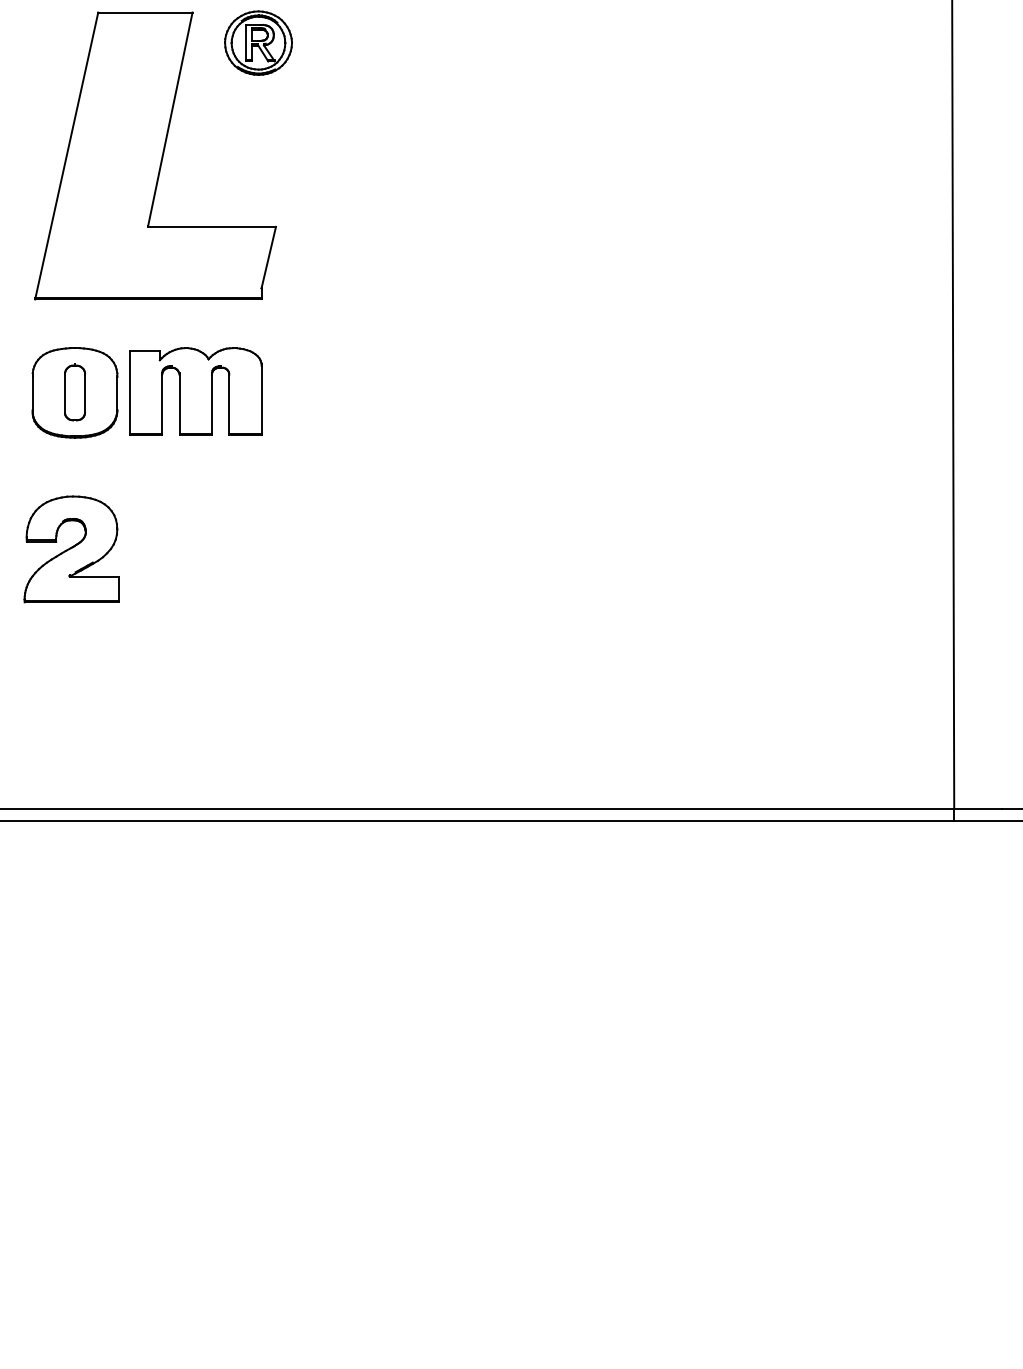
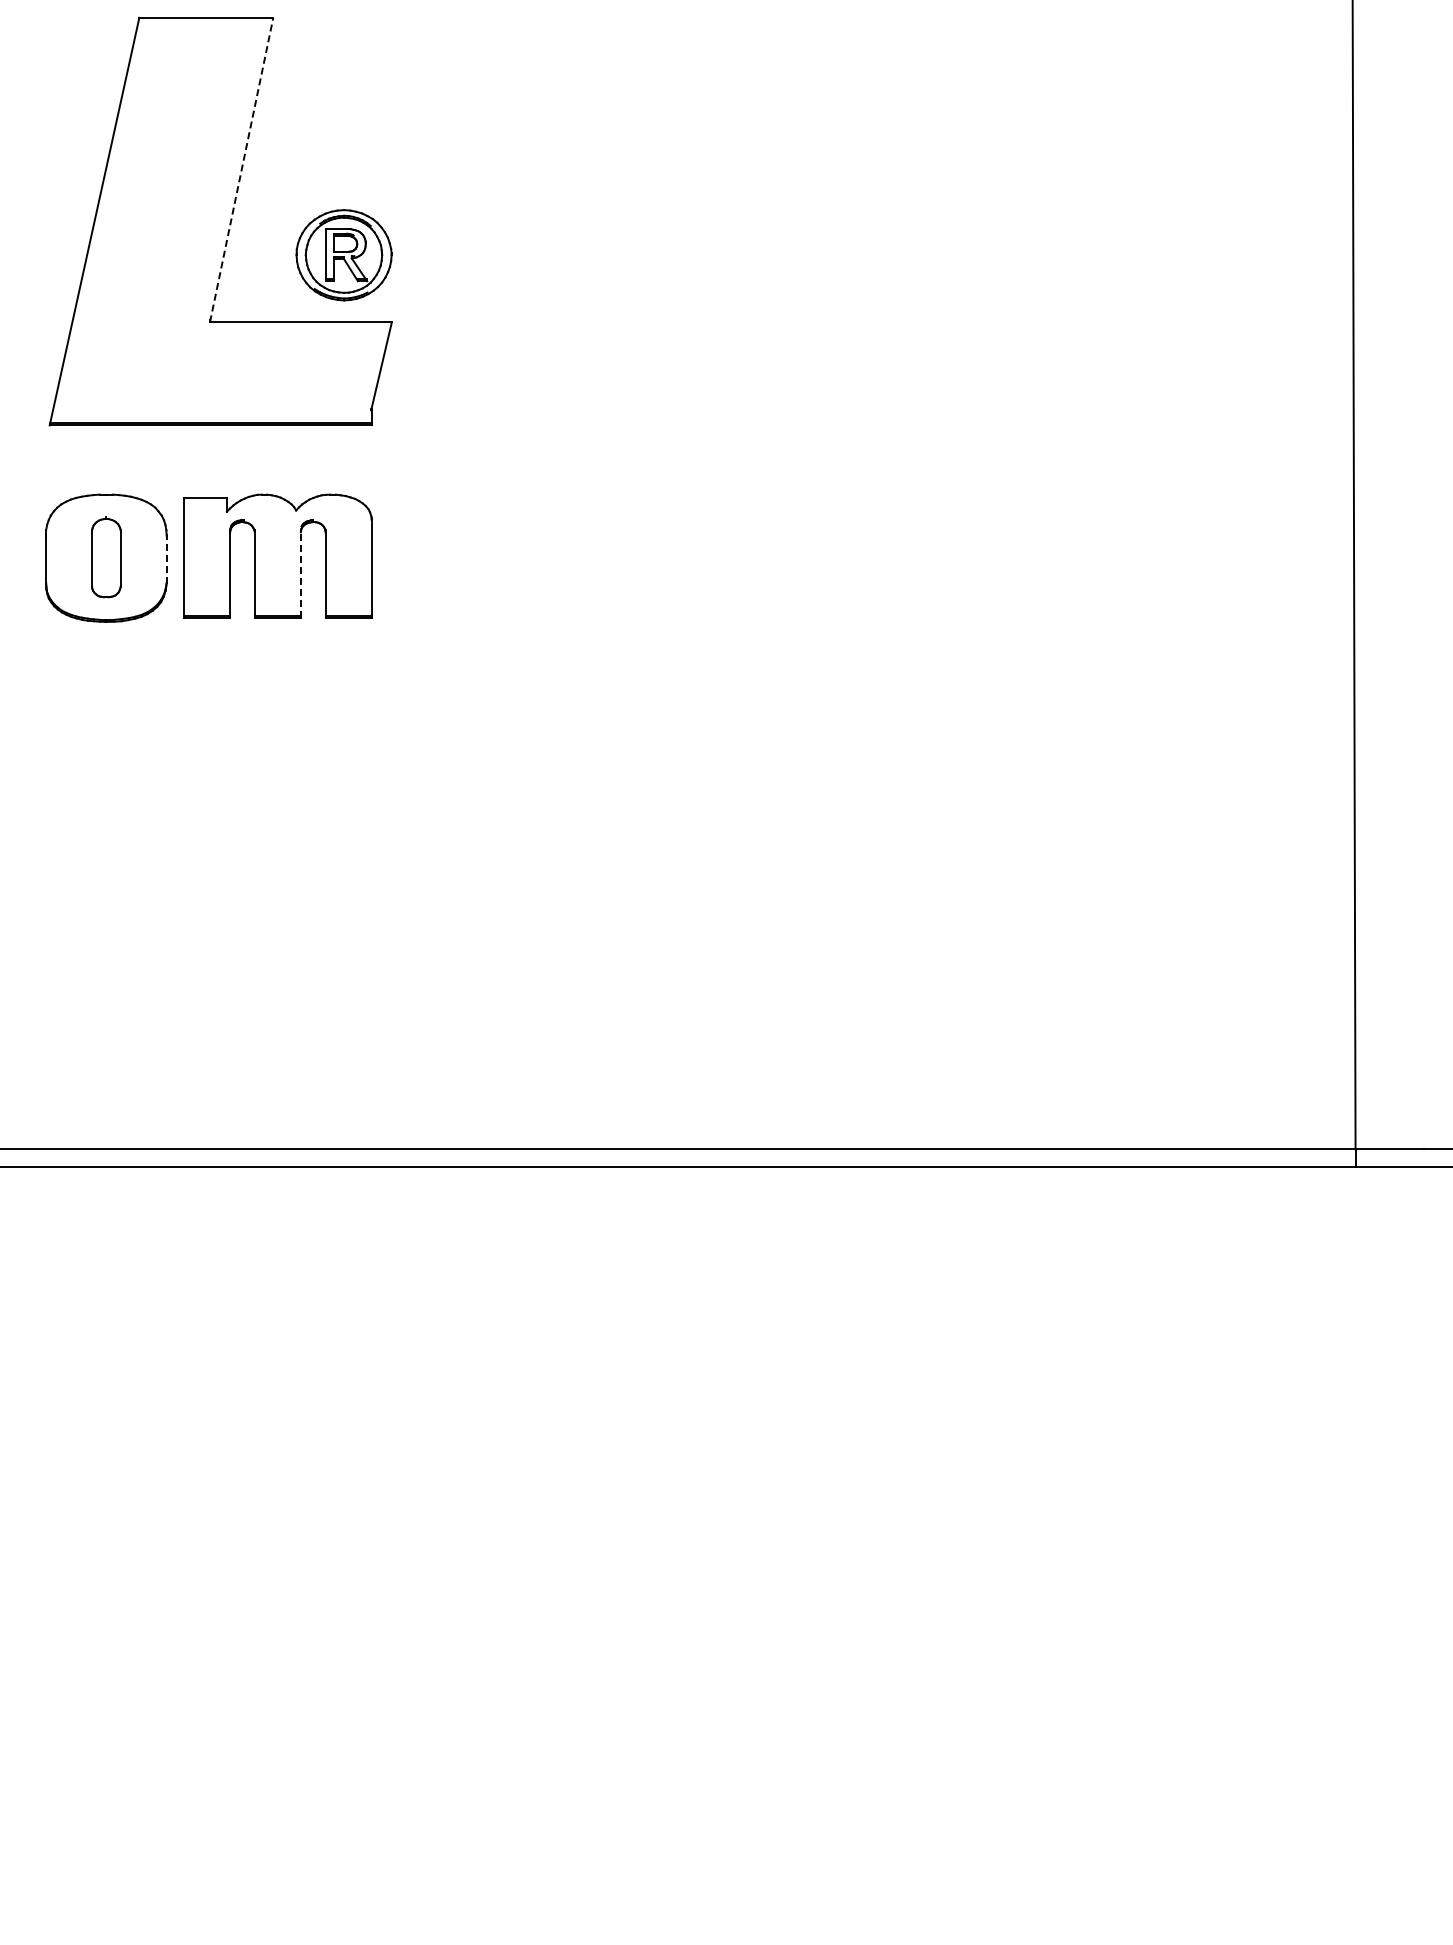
part: (258, 43) -> (343, 255), moved
line: (170, 119) -> (241, 169), solid -> dashed
line: (117, 393) -> (166, 558), solid -> dashed
line: (211, 404) -> (300, 574), solid -> dashed
part: (71, 549) -> (101, 780), removed

